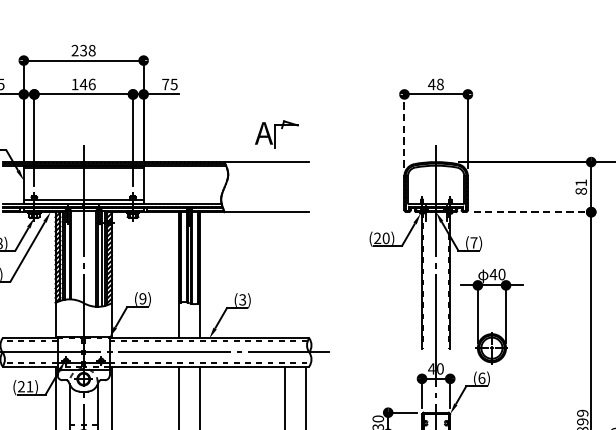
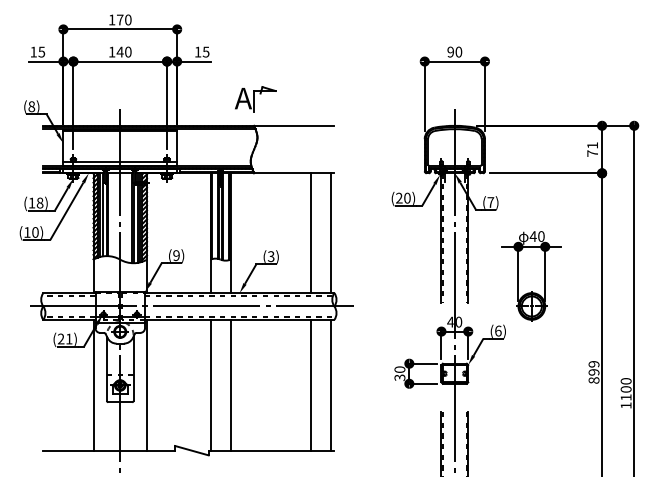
text: (82, 50) -> (119, 19), 238 -> 170
text: (92, 83) -> (128, 51), 146 -> 140
text: (165, 83) -> (197, 51), 75 -> 15
text: (435, 83) -> (454, 51), 48 -> 90
line: (404, 131) -> (424, 96), dashed -> solid
part: (276, 134) -> (255, 99), moved
text: (581, 191) -> (592, 153), 81 -> 71
line: (532, 212) -> (546, 173), dashed -> solid
line: (285, 275) -> (311, 233), added
line: (306, 275) -> (331, 233), added
part: (491, 316) -> (531, 276), moved

